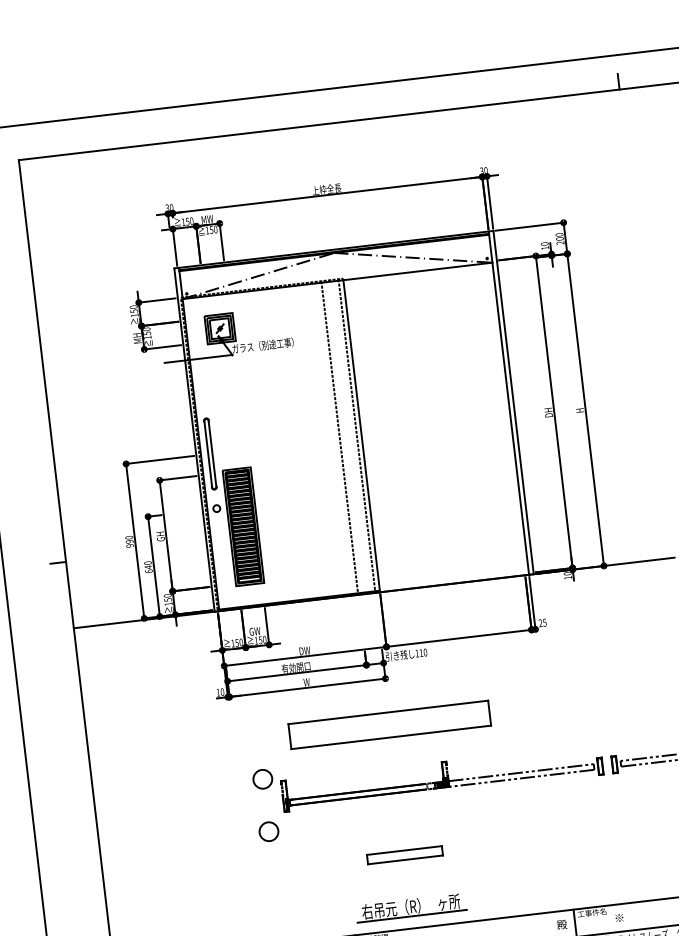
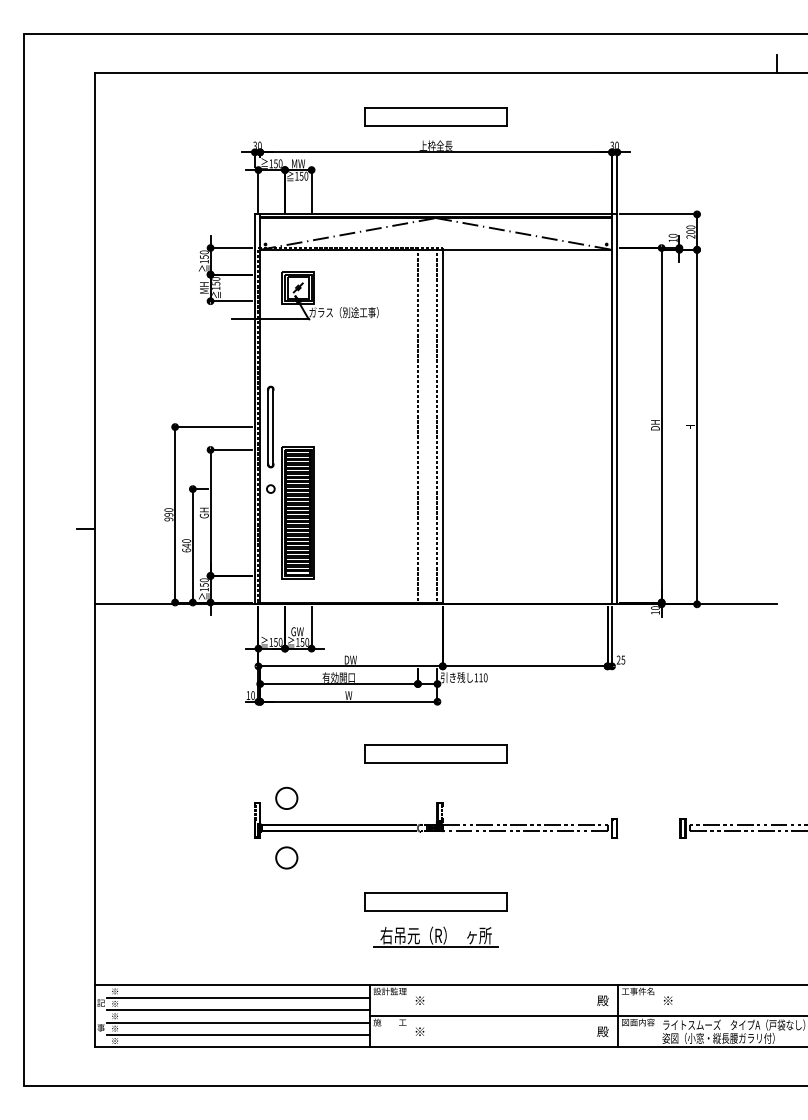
part: (323, 163) -> (435, 116), added
part: (389, 724) -> (435, 753), size x0.62
part: (441, 777) -> (435, 820), moved
part: (404, 854) -> (435, 901), size x1.67
part: (410, 907) -> (435, 936), moved

